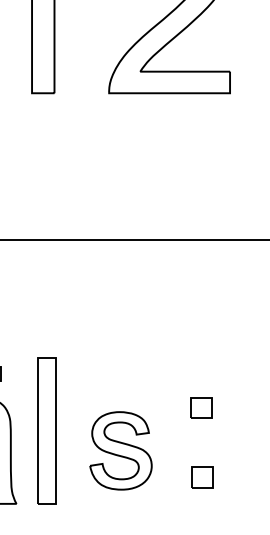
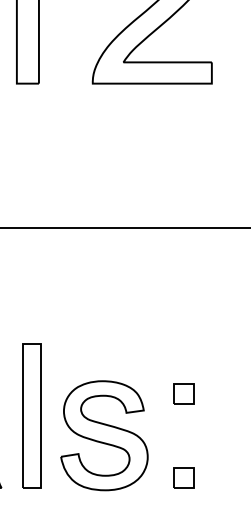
part: (120, 450) -> (103, 435), size x1.43
part: (202, 477) -> (183, 477), moved

